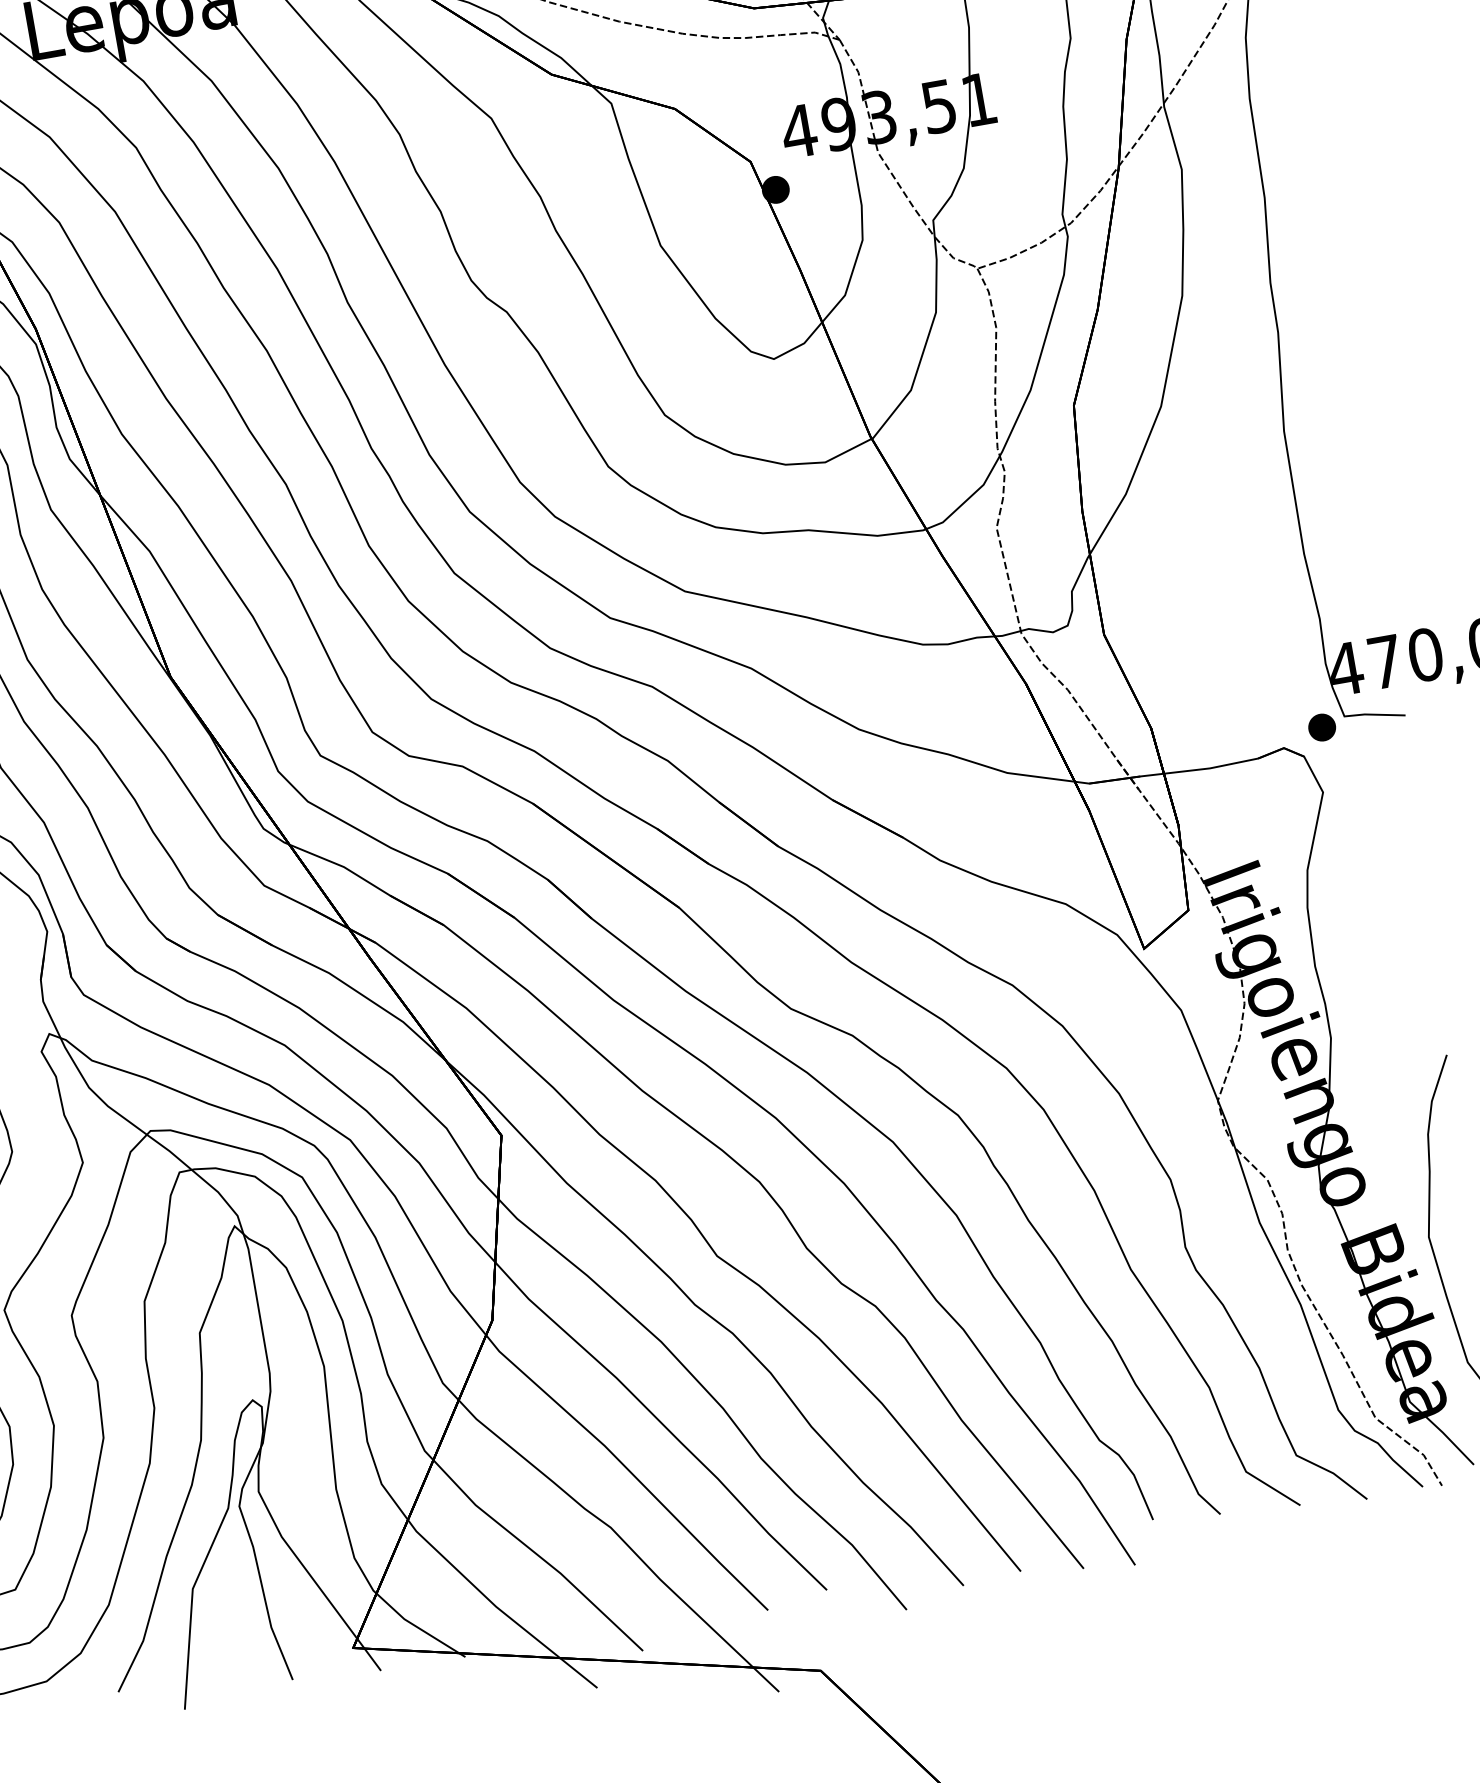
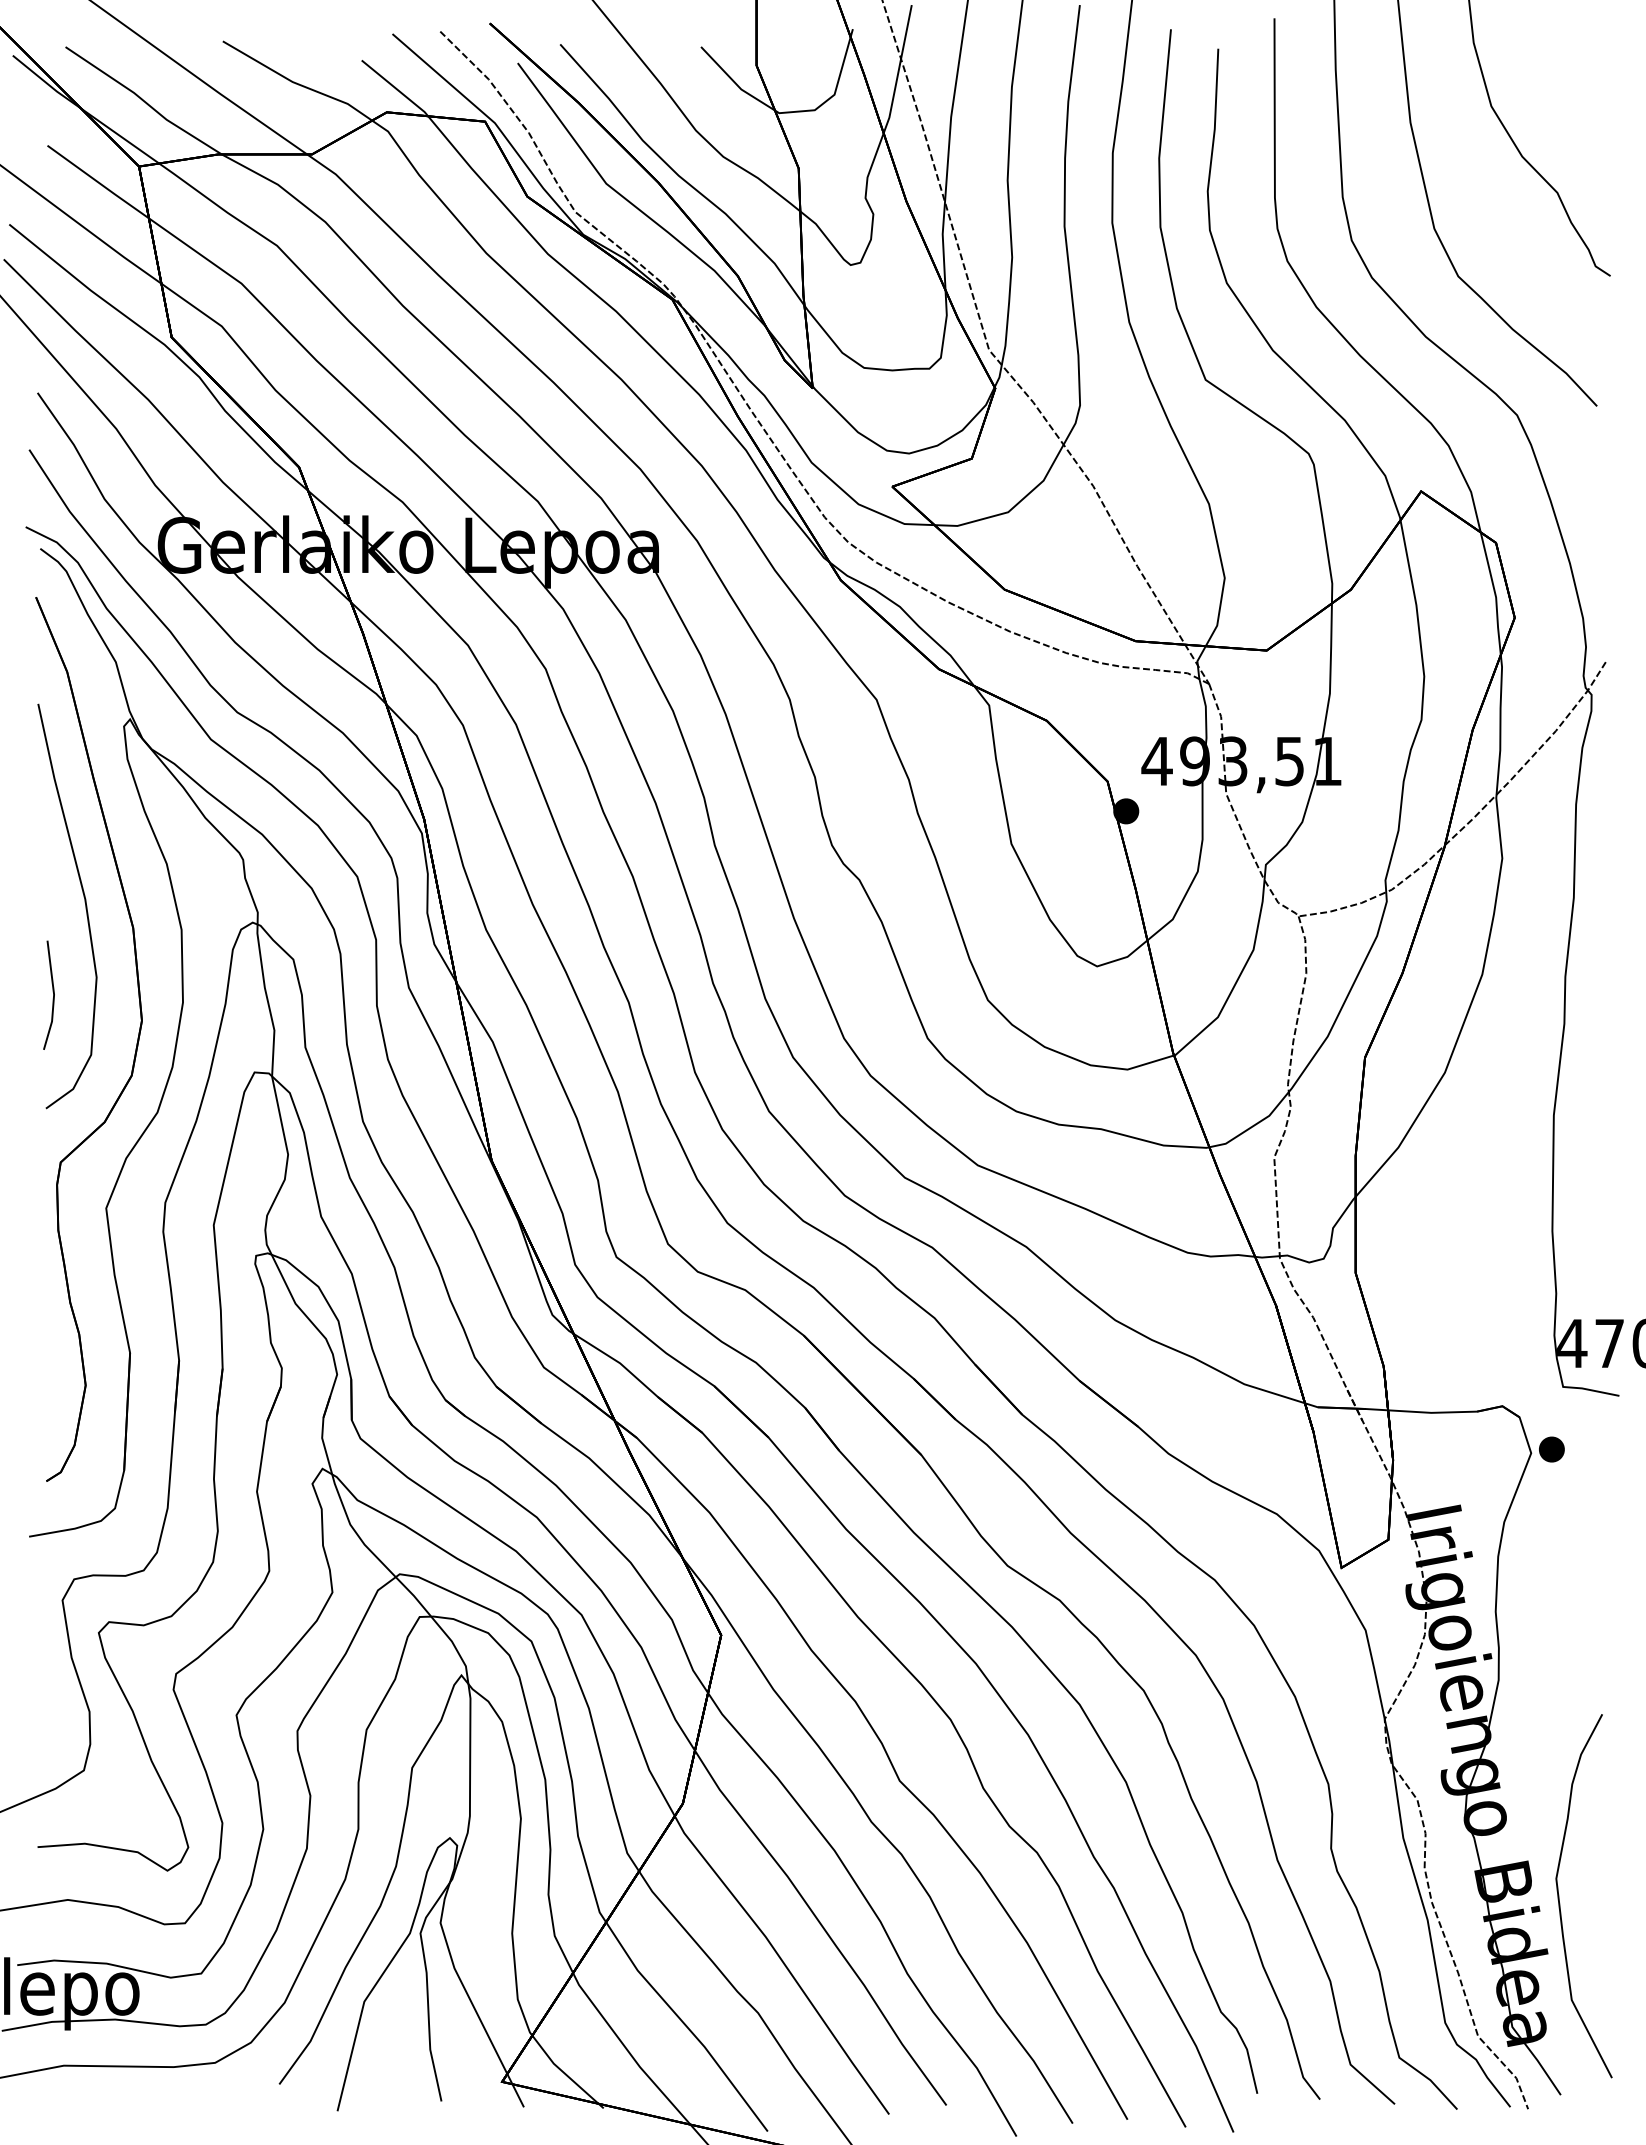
part: (1321, 727) -> (1551, 1449), moved

